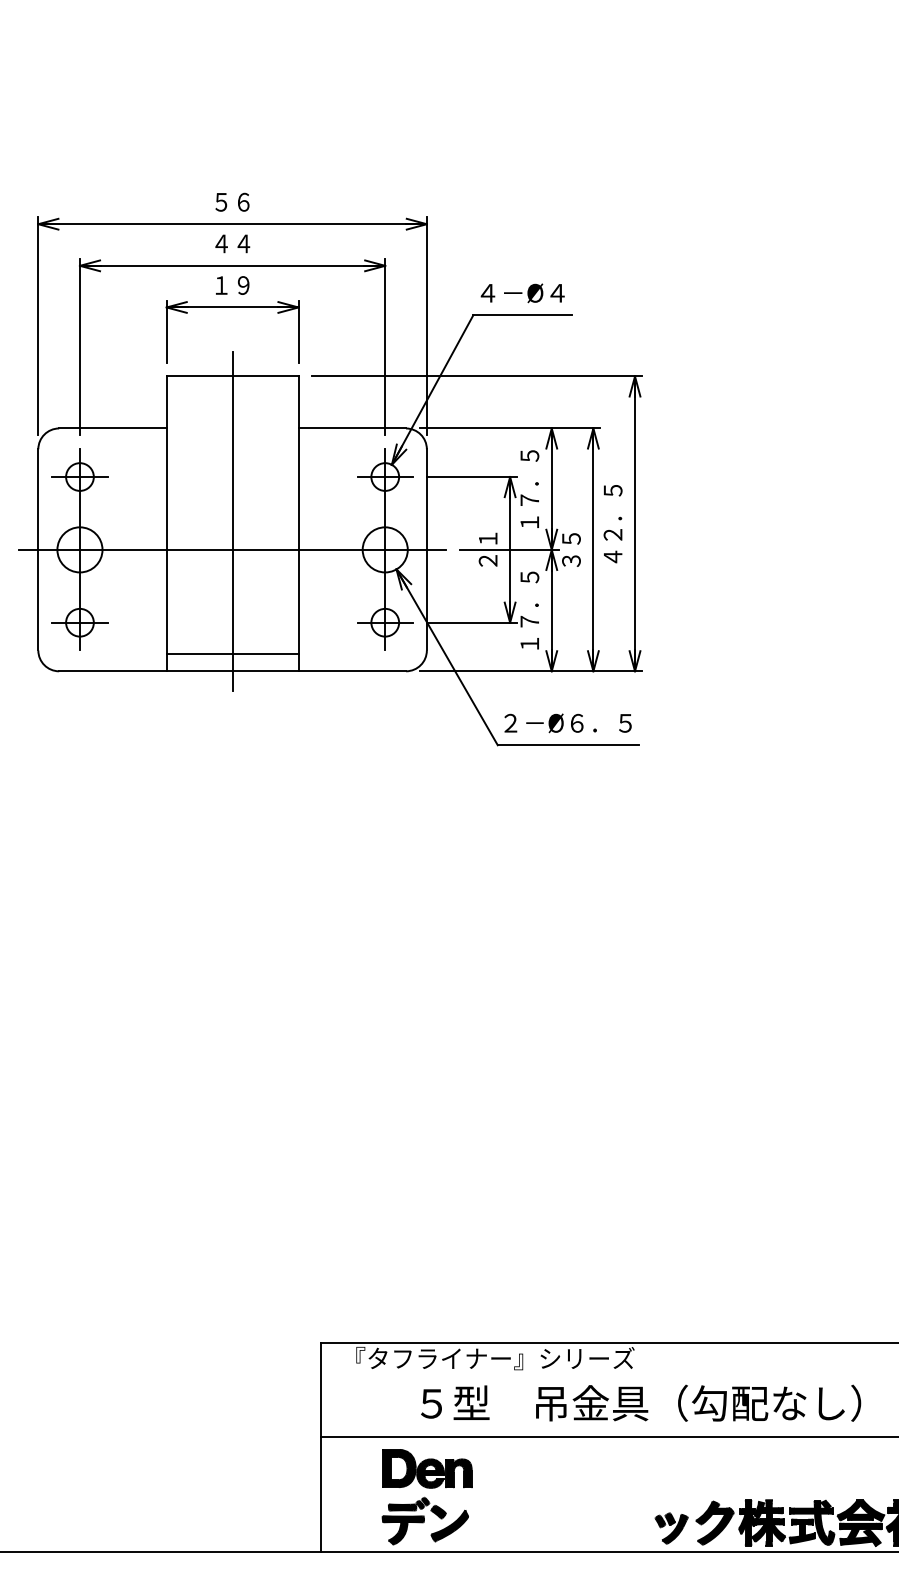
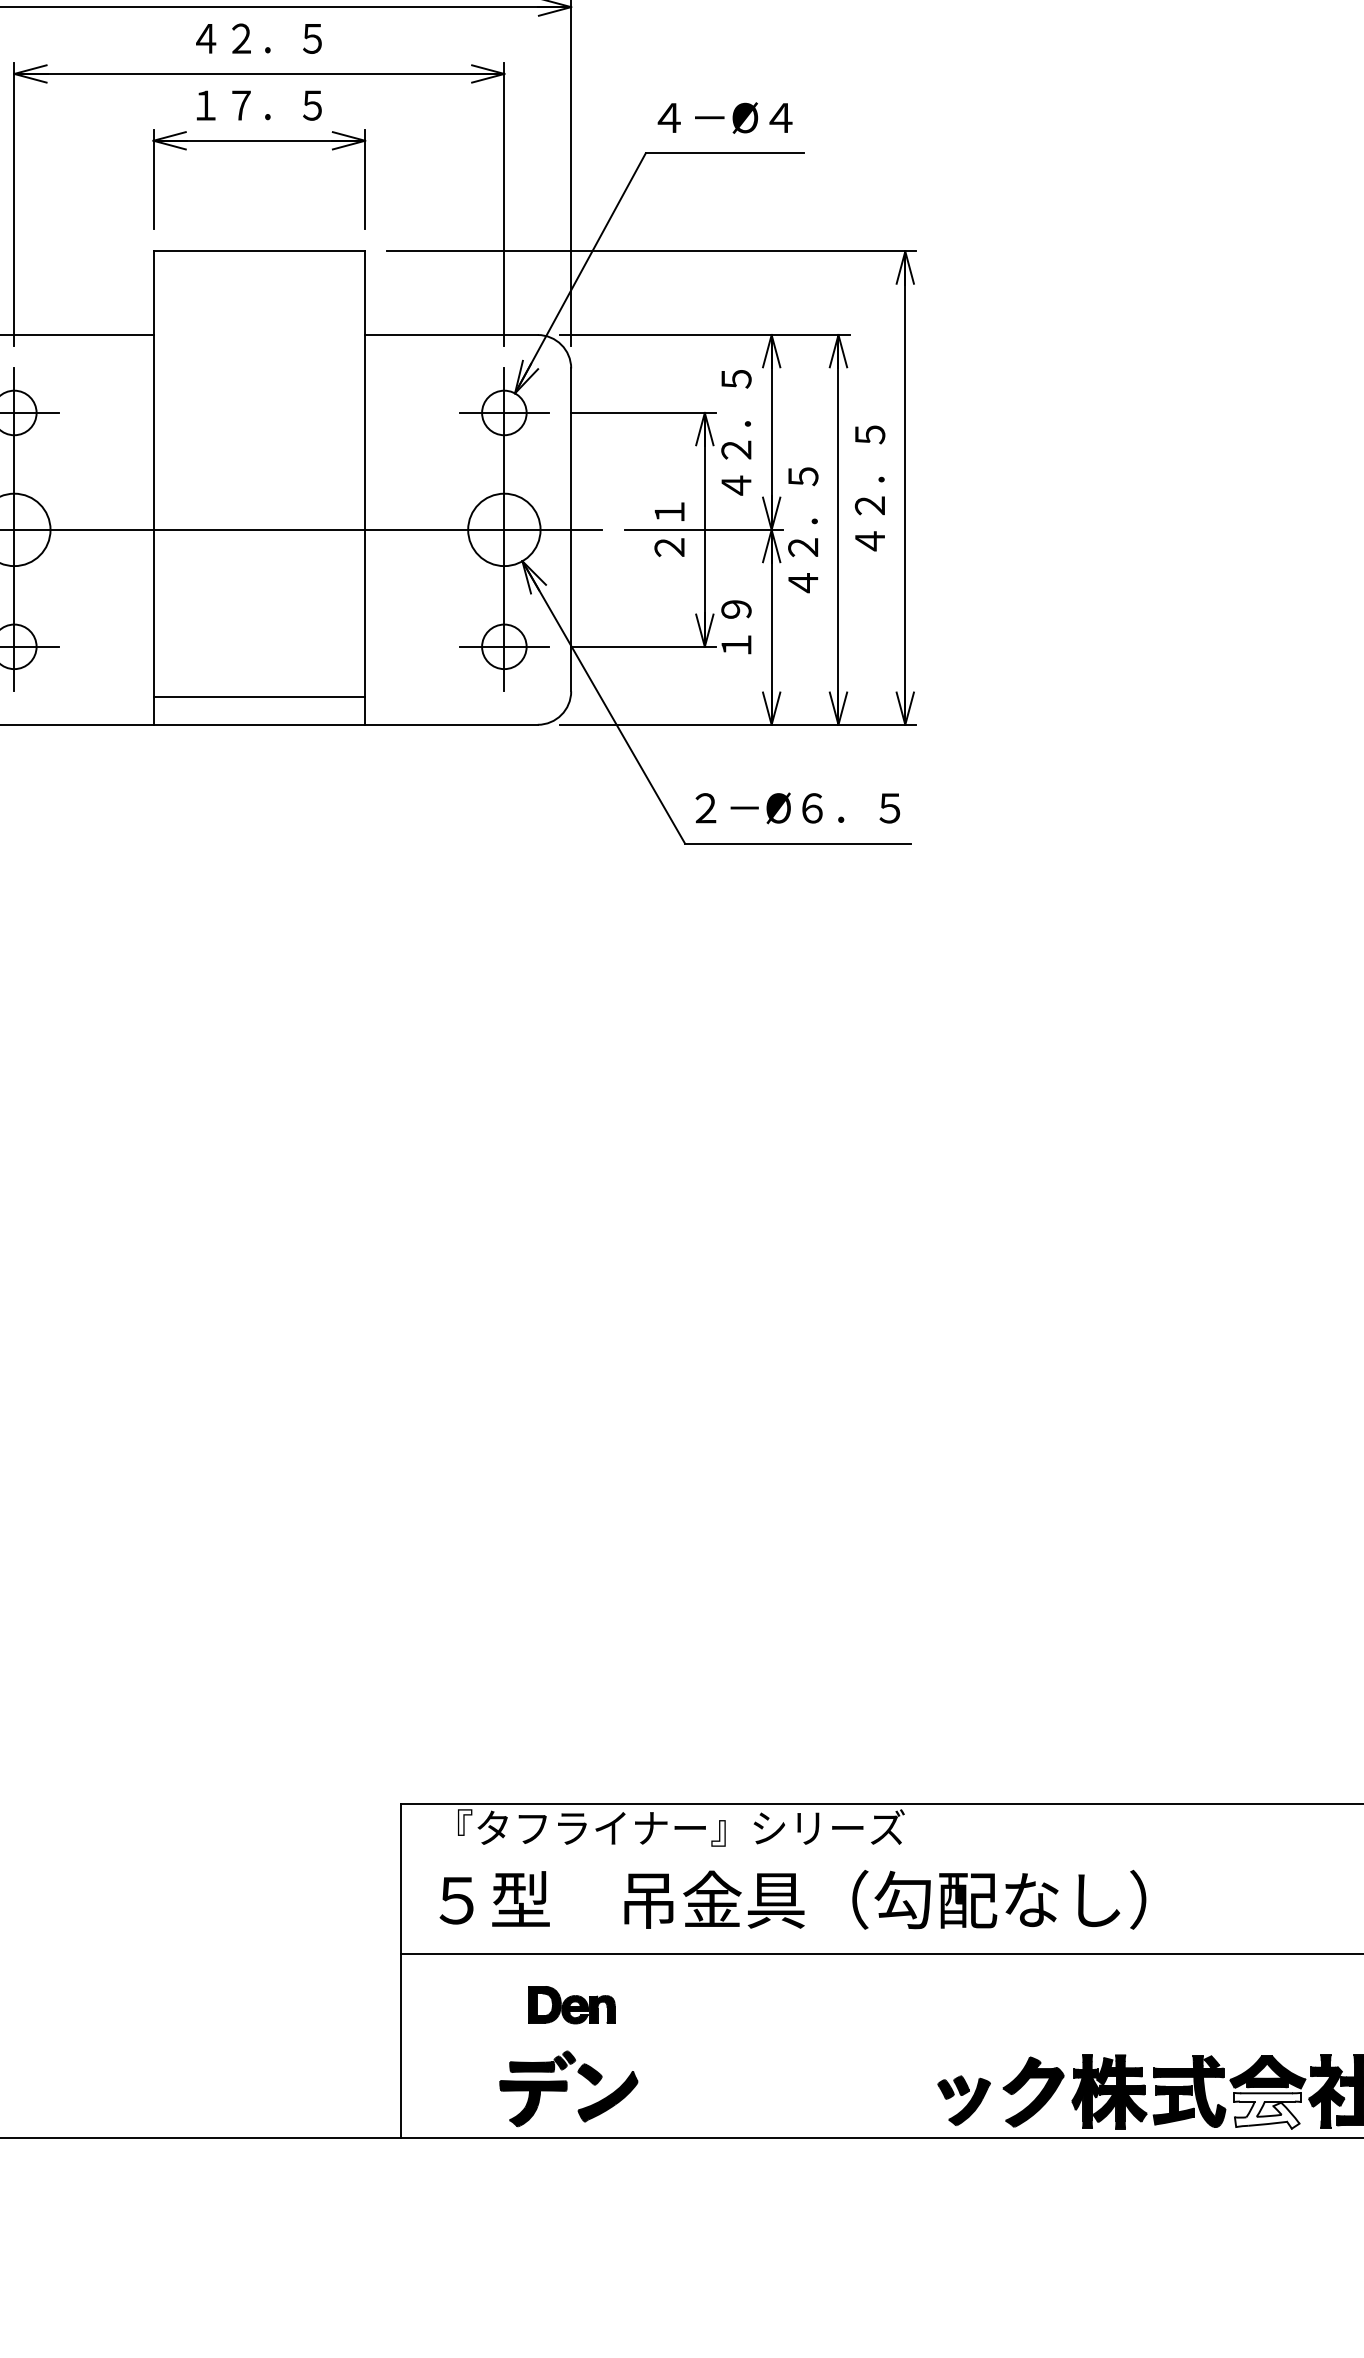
text: (232, 243) -> (259, 38), ４４ -> ４２．５
text: (232, 285) -> (259, 105), １９ -> １７．５
text: (529, 511) -> (735, 468), １７．５ -> ４２．５
line: (232, 521) -> (259, 484), removed
text: (571, 550) -> (803, 530), ３５ -> ４２．５
text: (529, 610) -> (735, 627), １７．５ -> １９
text: (641, 1402) -> (793, 1898), moved
part: (427, 1468) -> (572, 2004), size x0.6
fill: (860, 1534) -> (1267, 2110), removed

